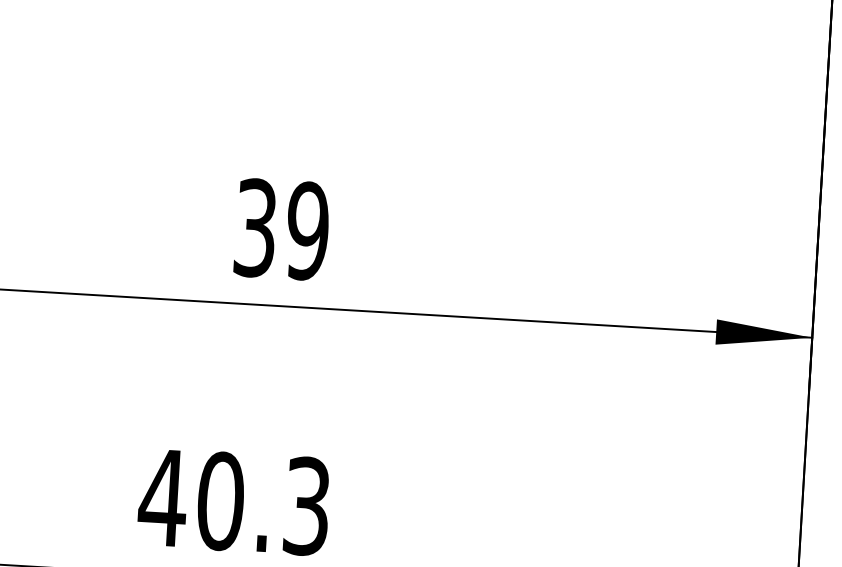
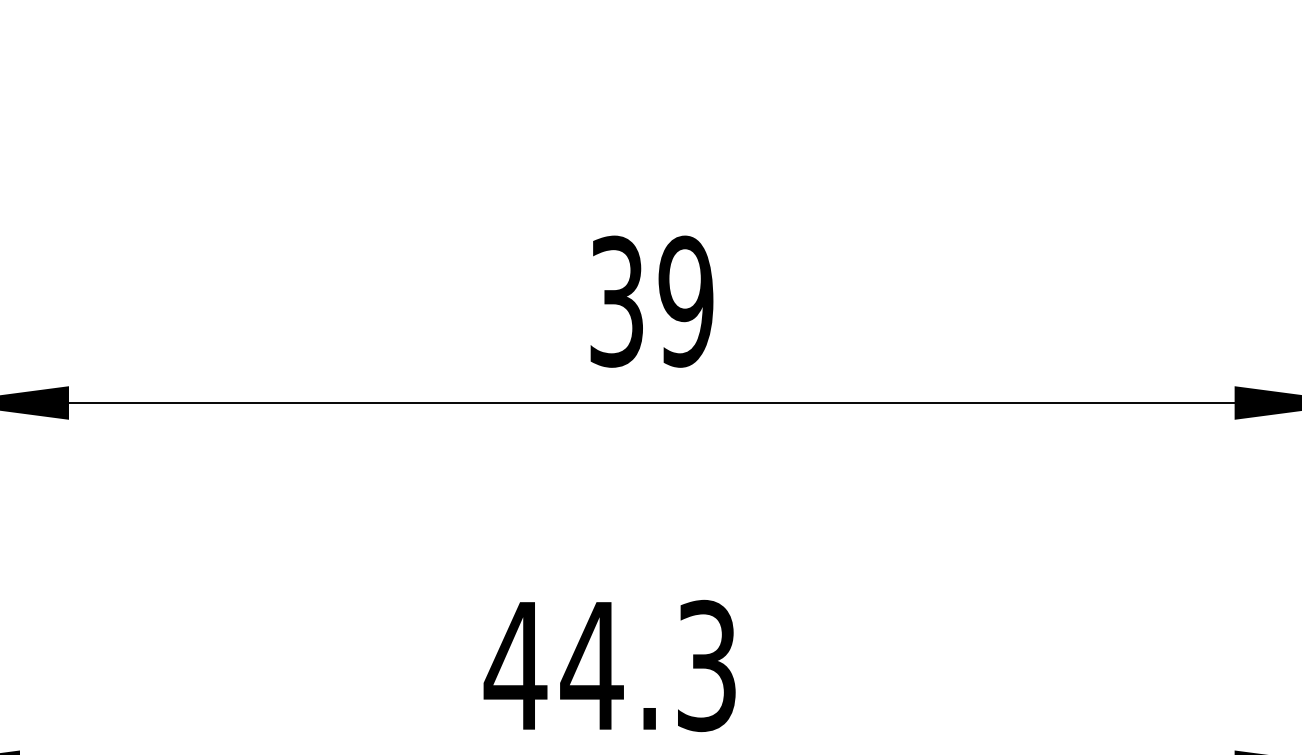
text: (220, 500) -> (591, 665), 40.3 -> 44.3

